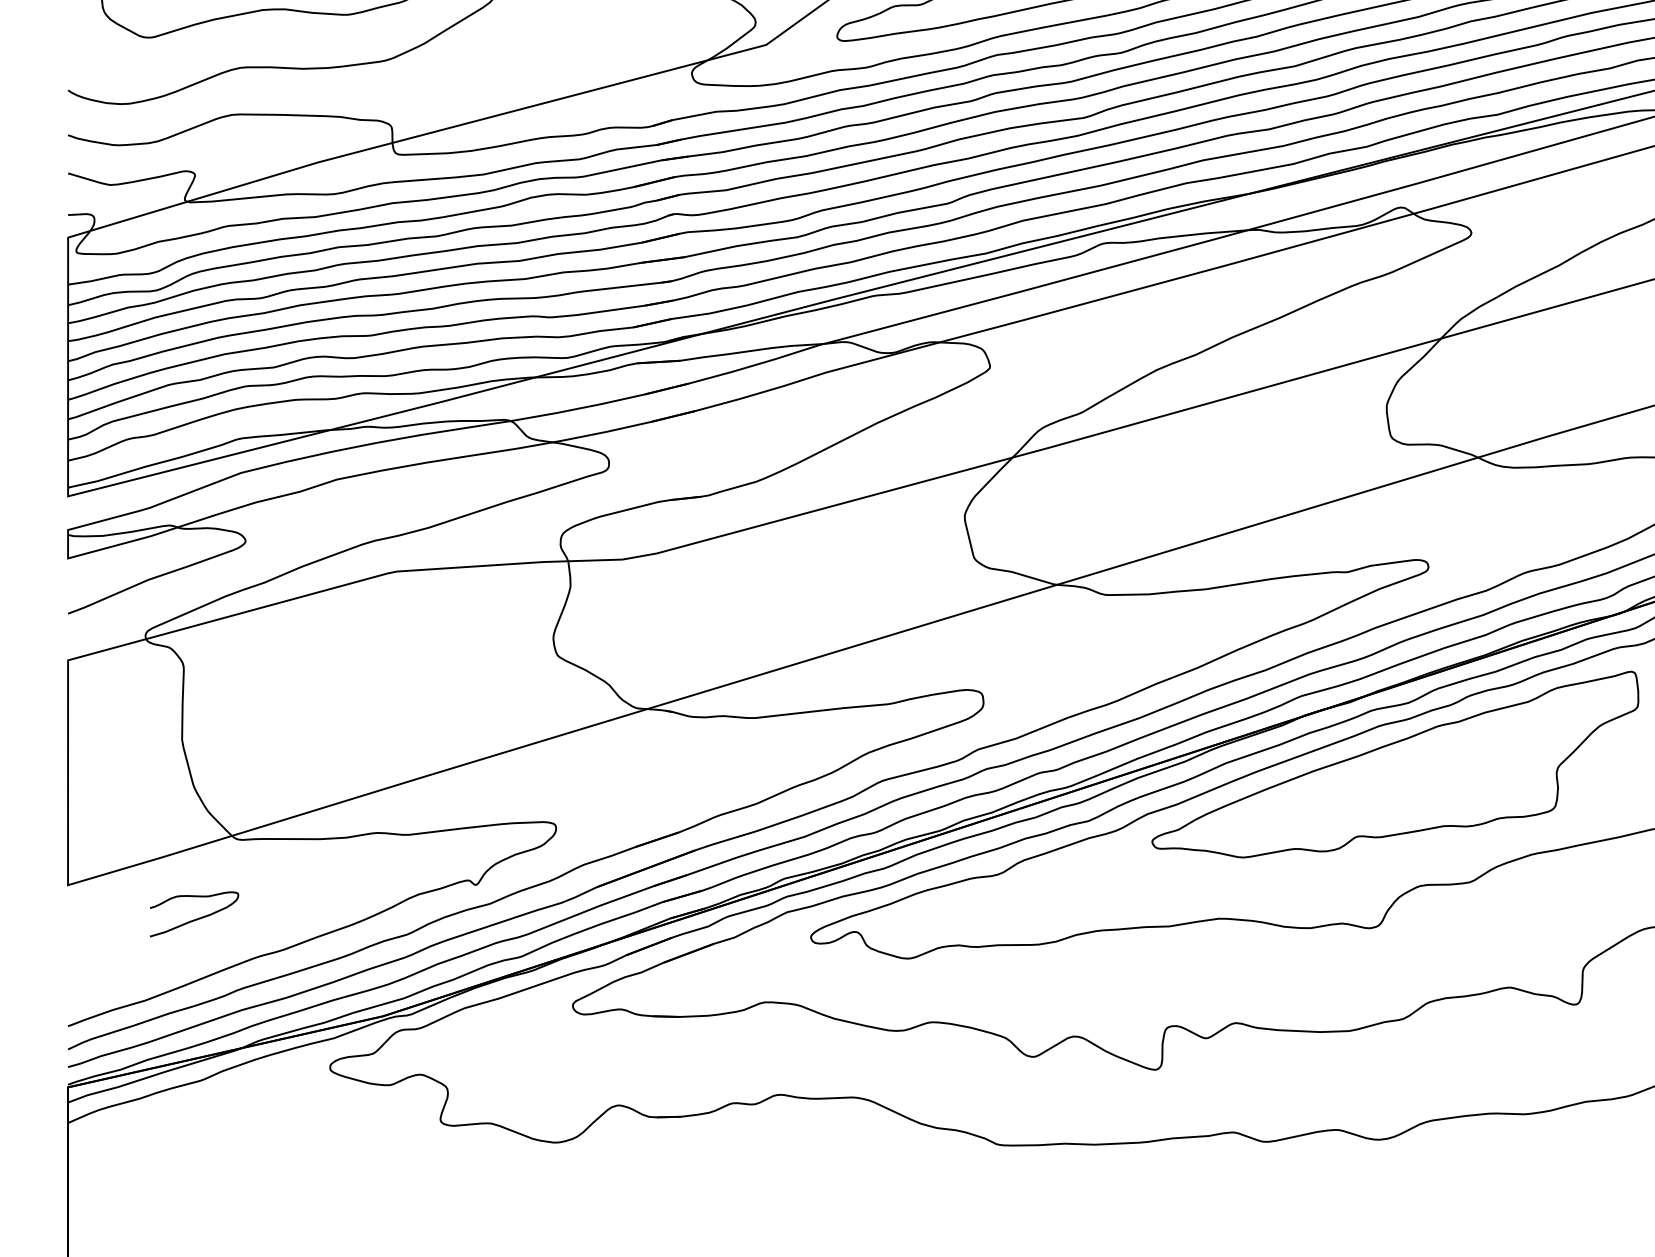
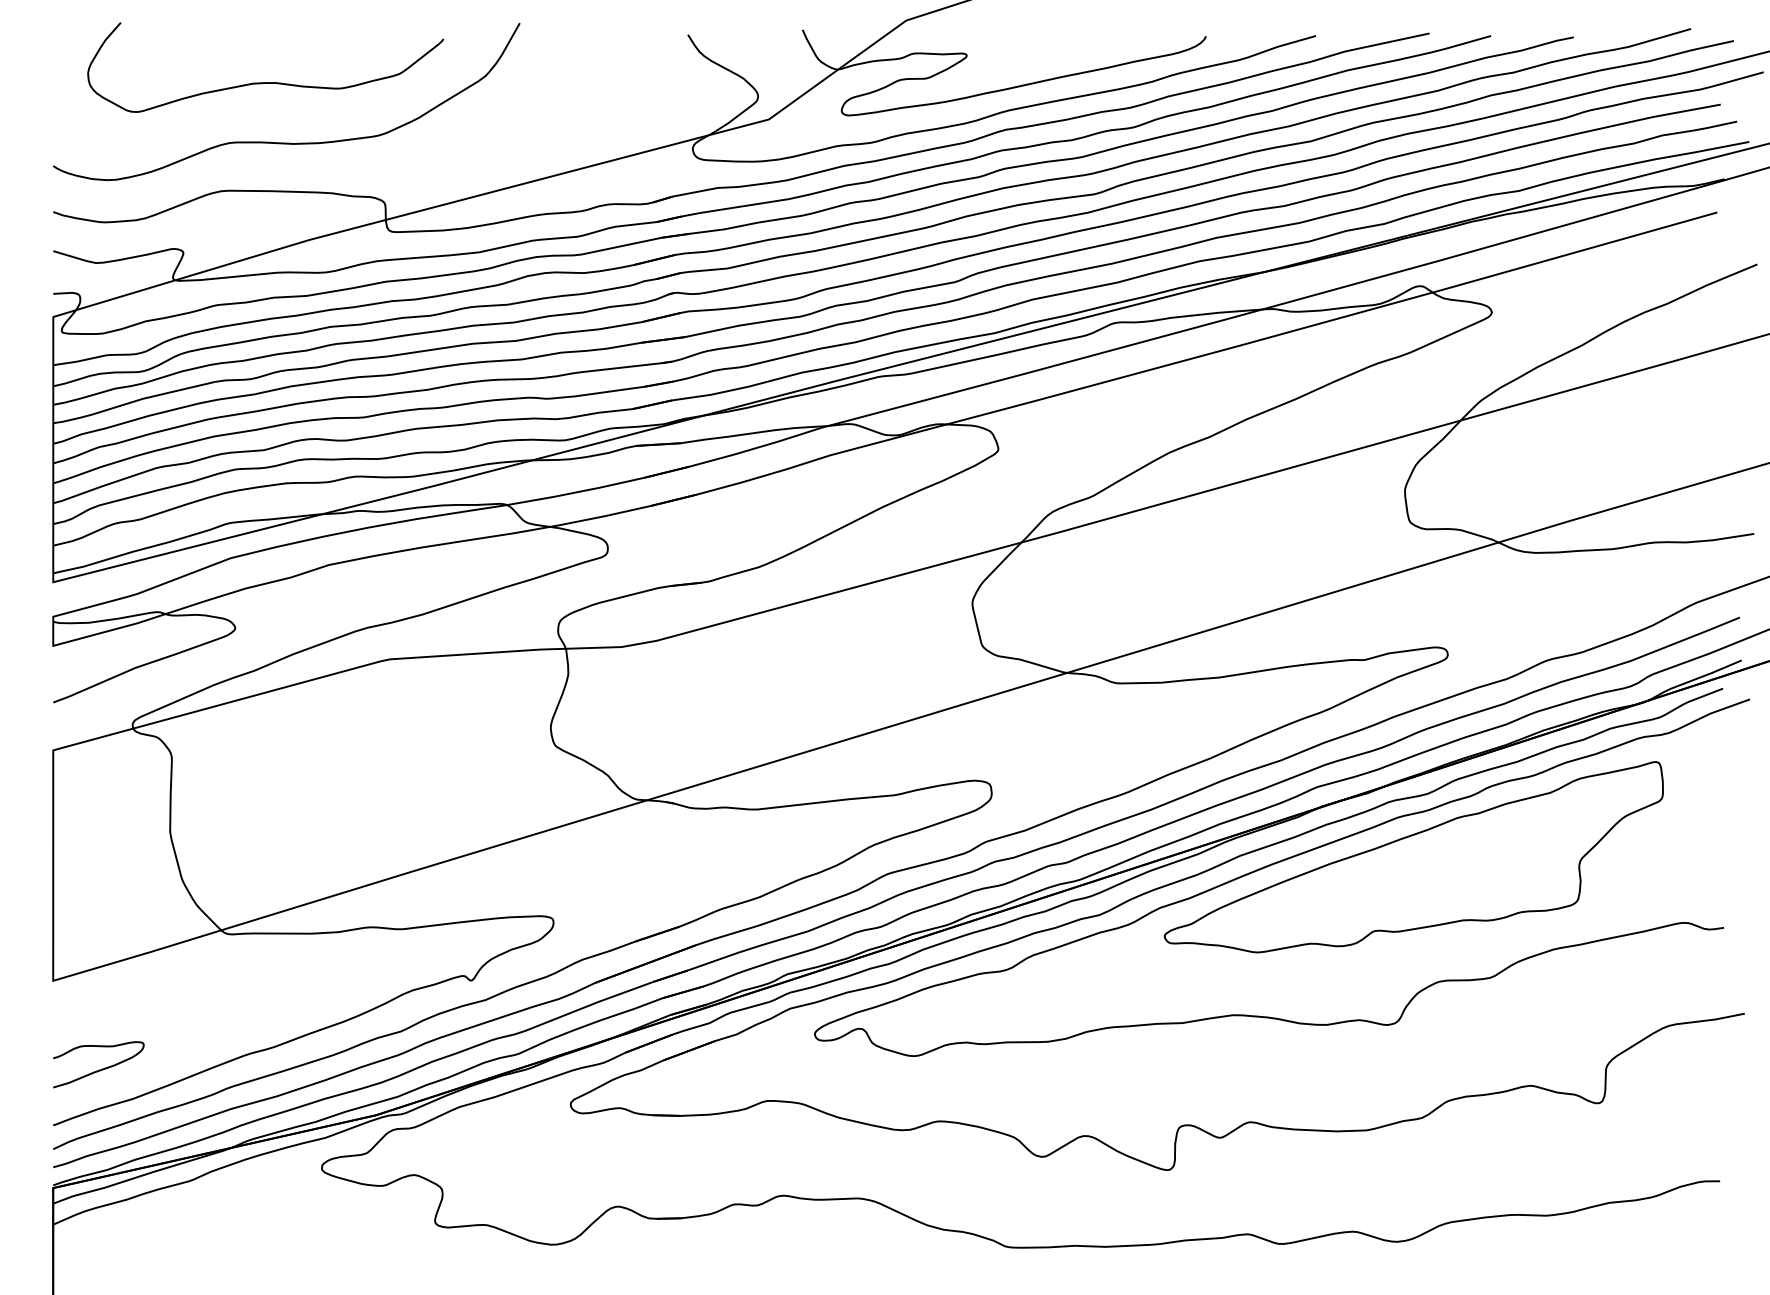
curve: (195, 919) -> (99, 1069), moved

